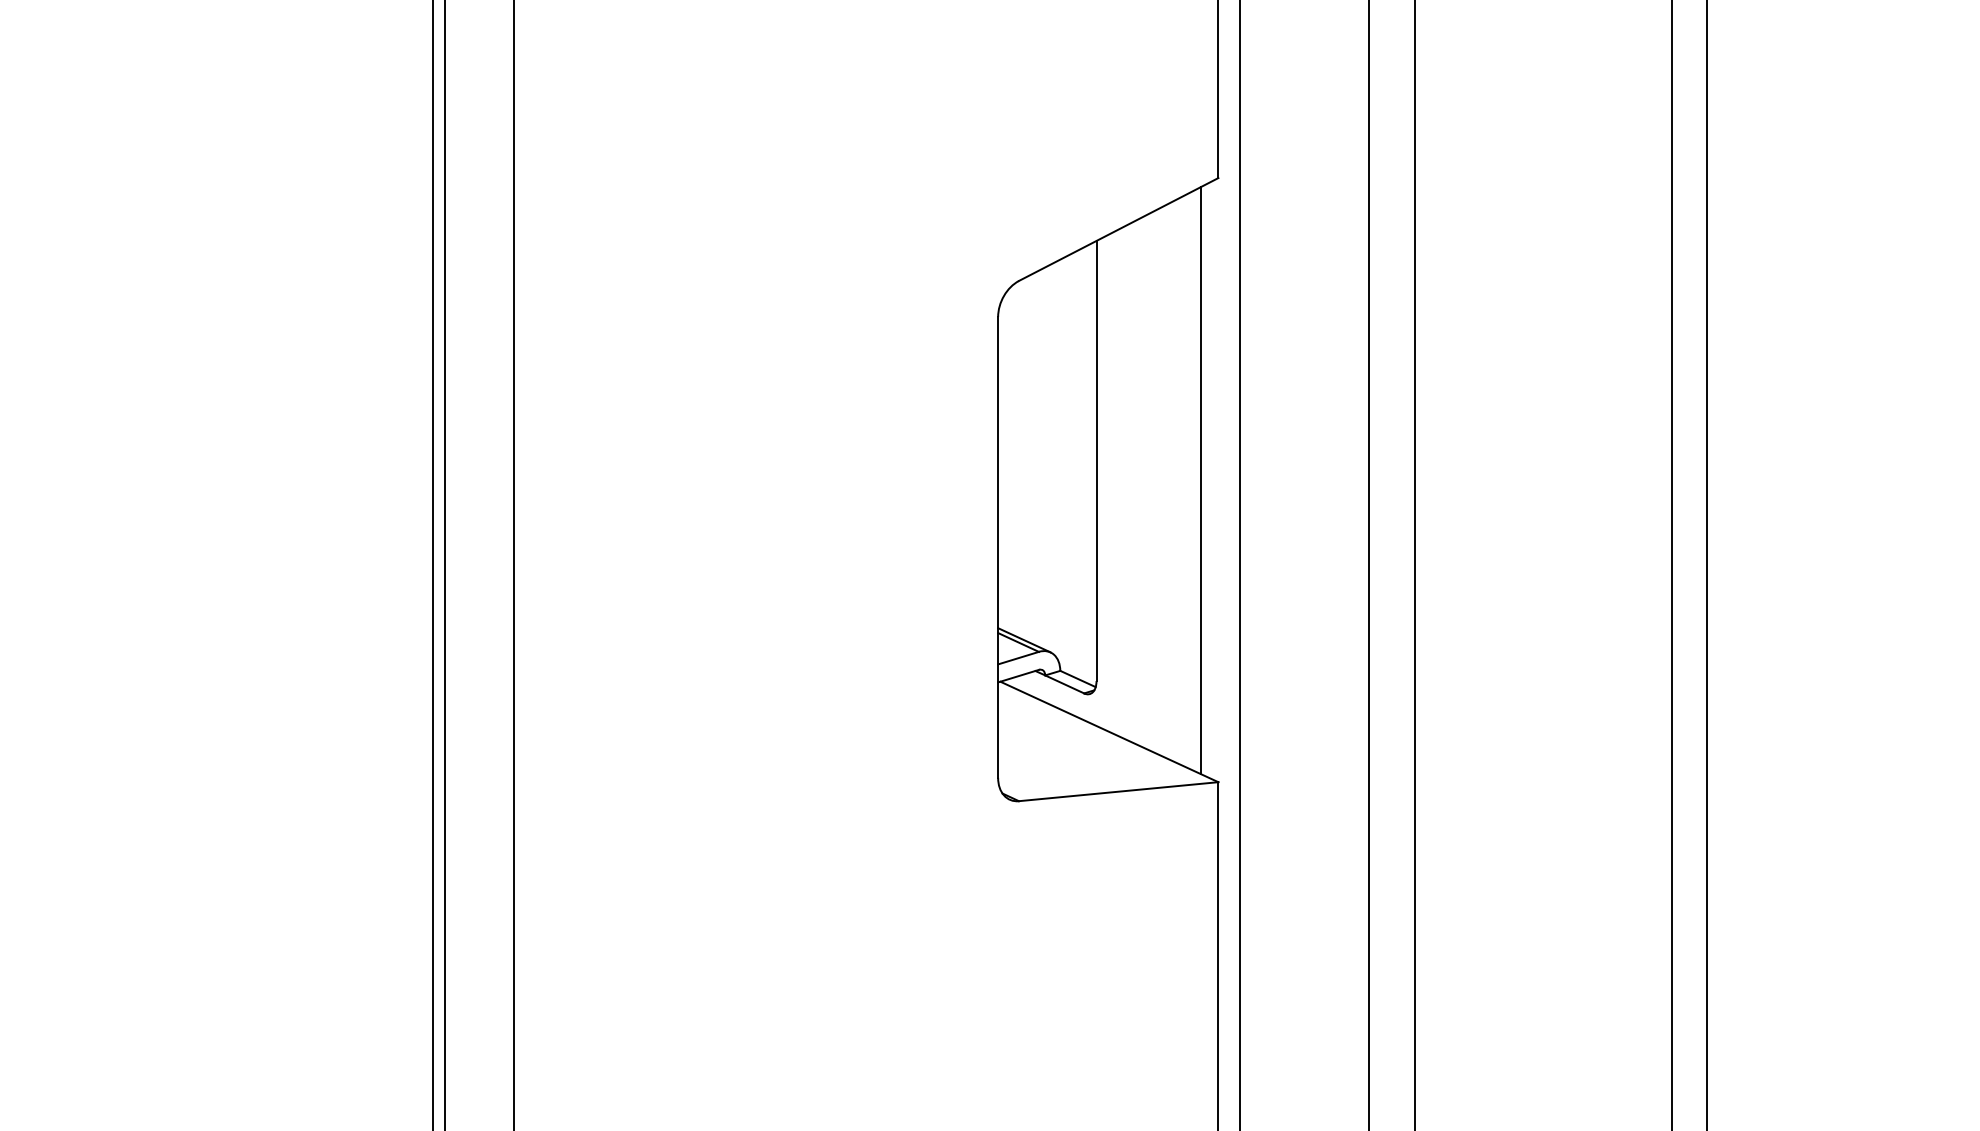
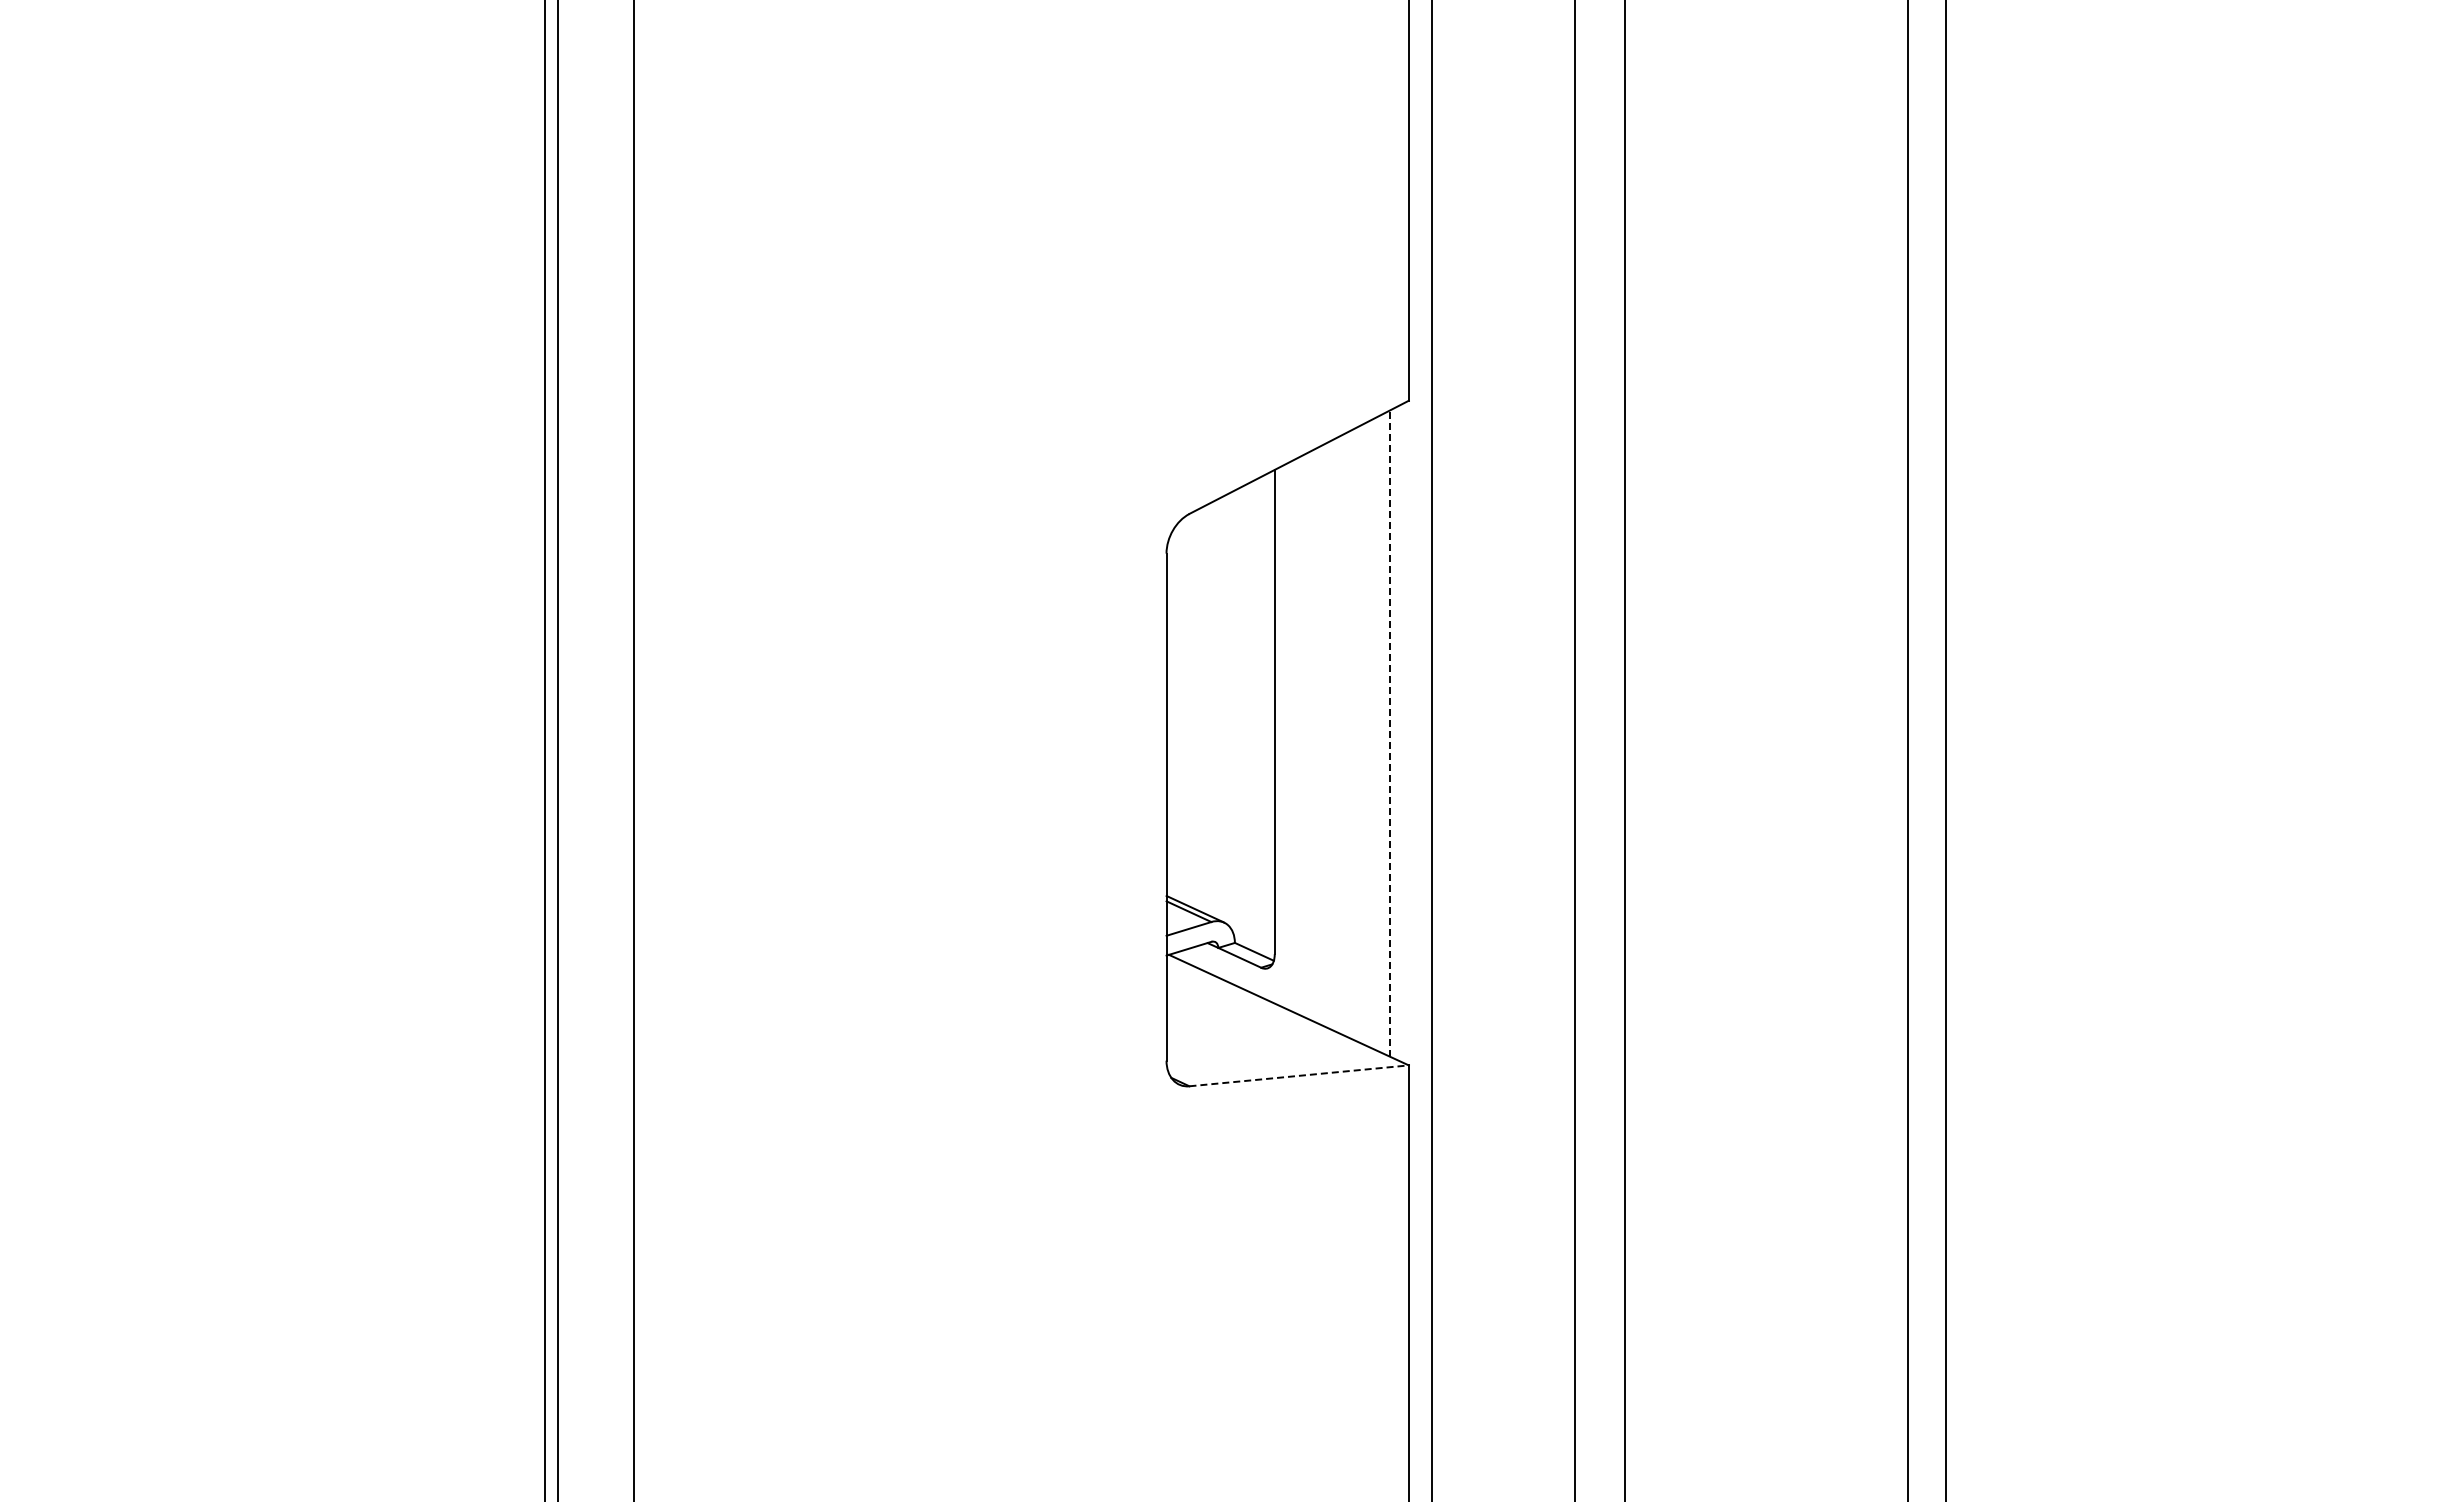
line: (1200, 480) -> (1389, 733), solid -> dashed
line: (1119, 791) -> (1299, 1075), solid -> dashed

